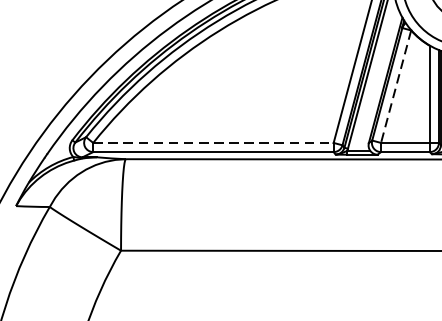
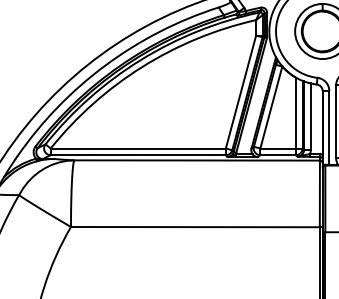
line: (396, 88) -> (271, 108), dashed -> solid
line: (213, 142) -> (138, 148), dashed -> solid

